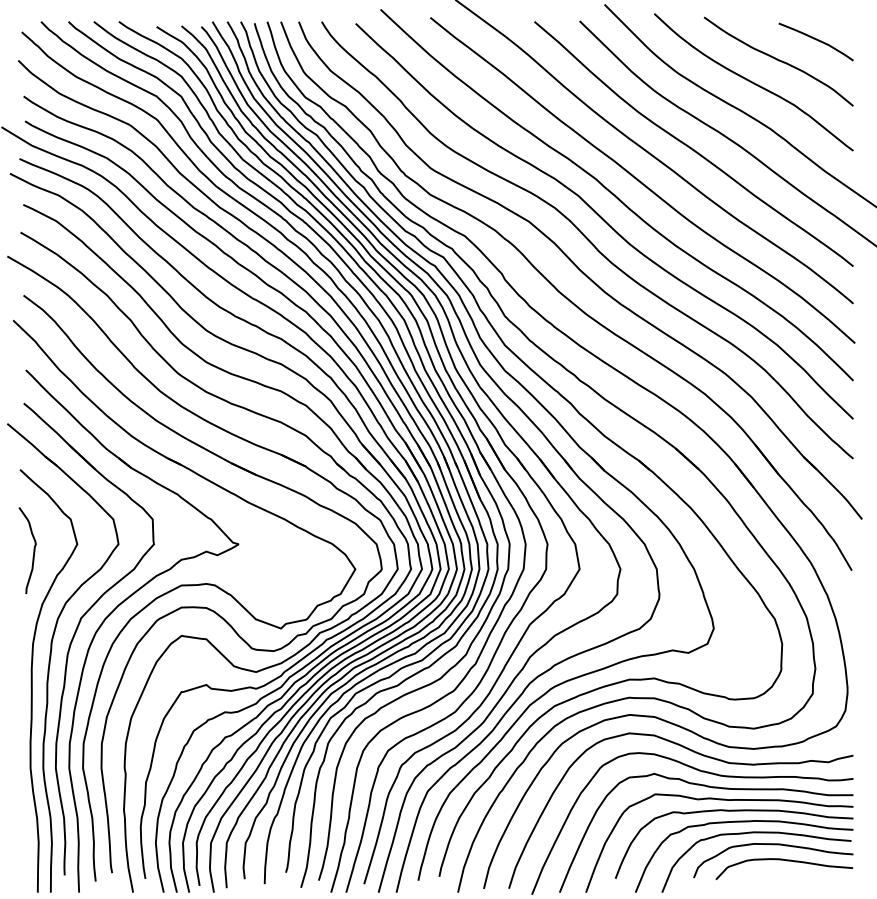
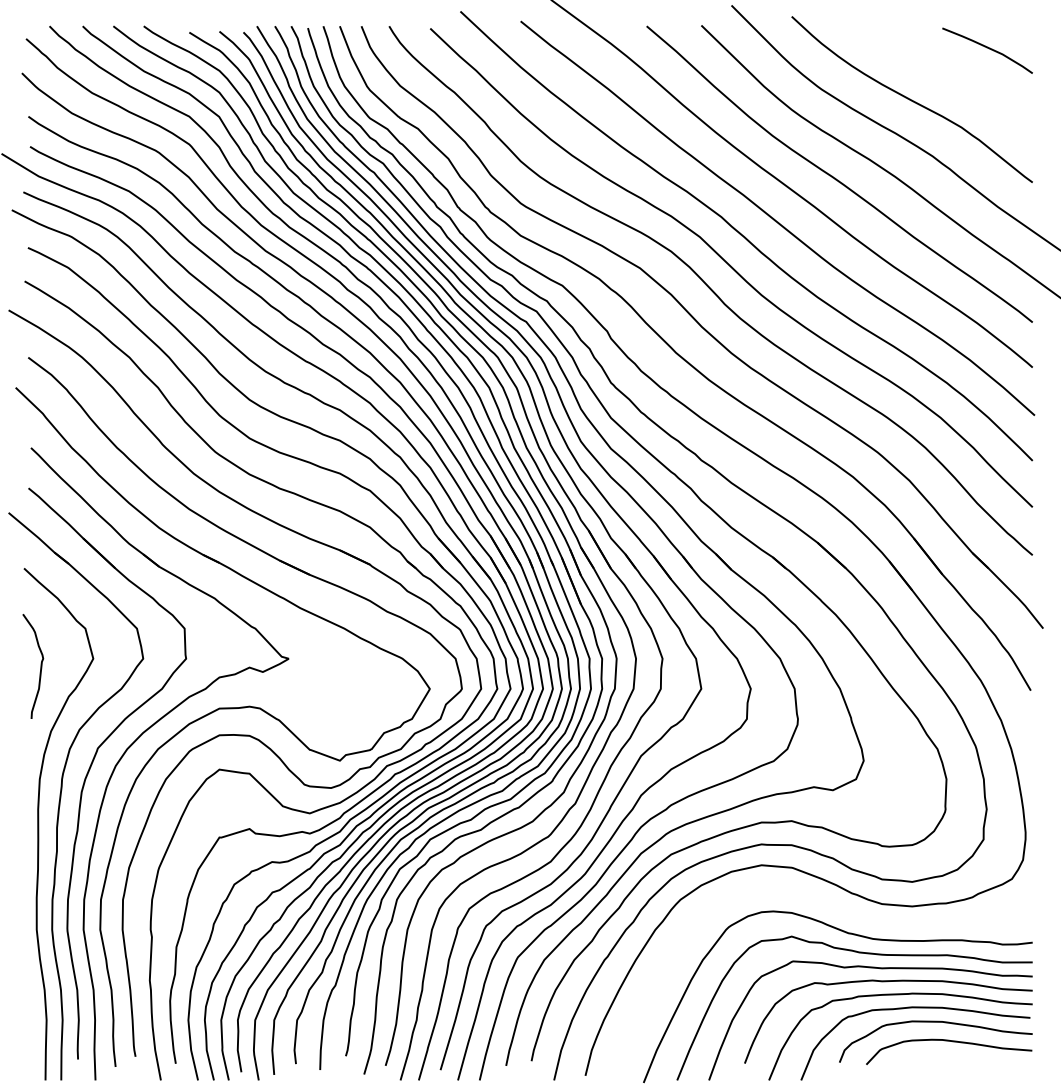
curve: (778, 60) -> (941, 73), removed
curve: (701, 755) -> (848, 914), removed

